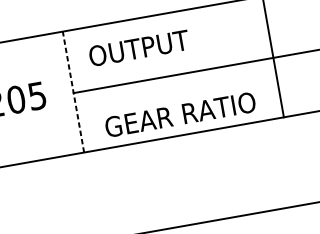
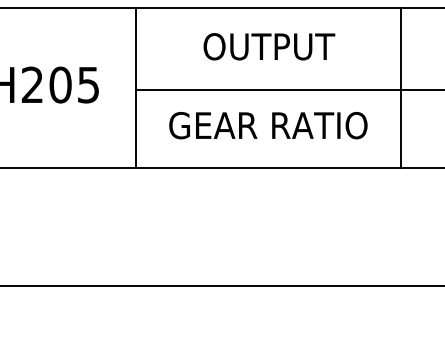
text: (139, 48) -> (269, 46), moved
line: (73, 91) -> (135, 87), dashed -> solid
text: (180, 114) -> (268, 125), moved

